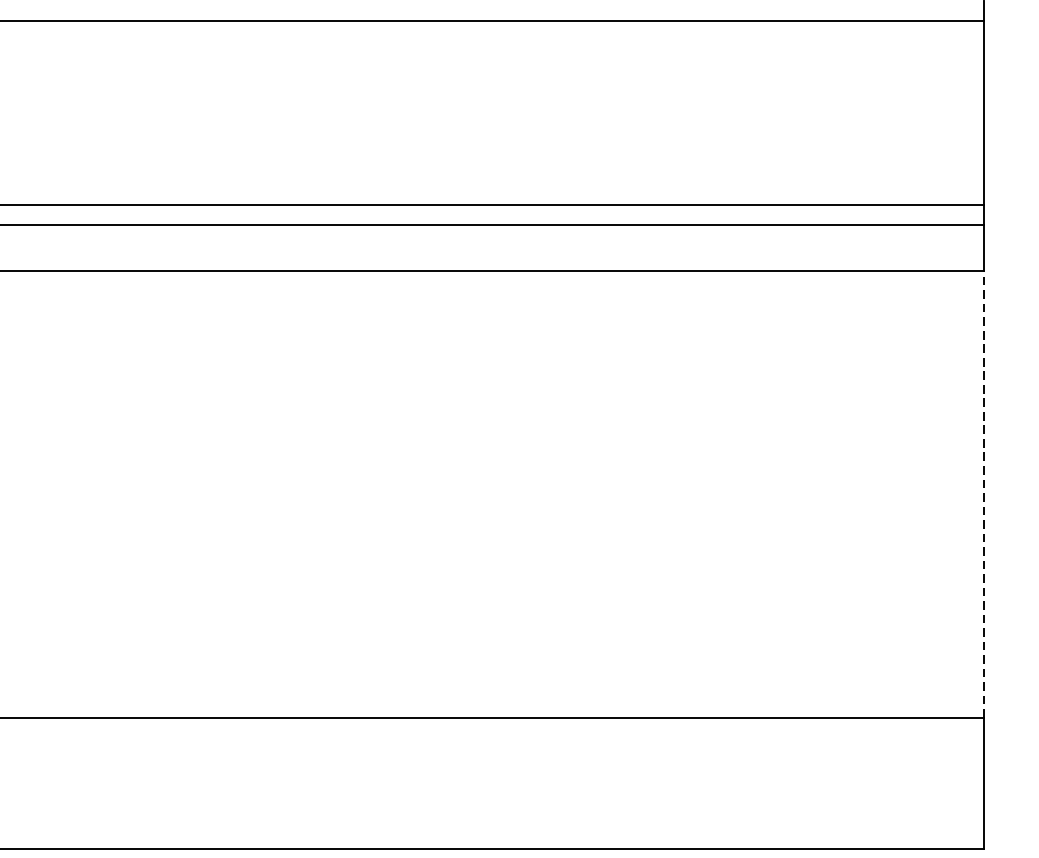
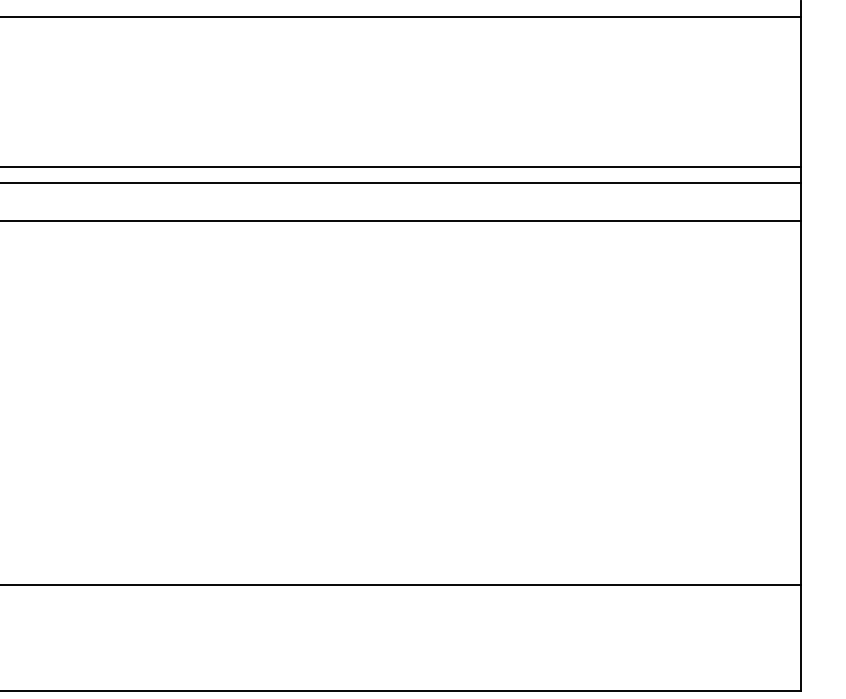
line: (984, 494) -> (801, 402), dashed -> solid

